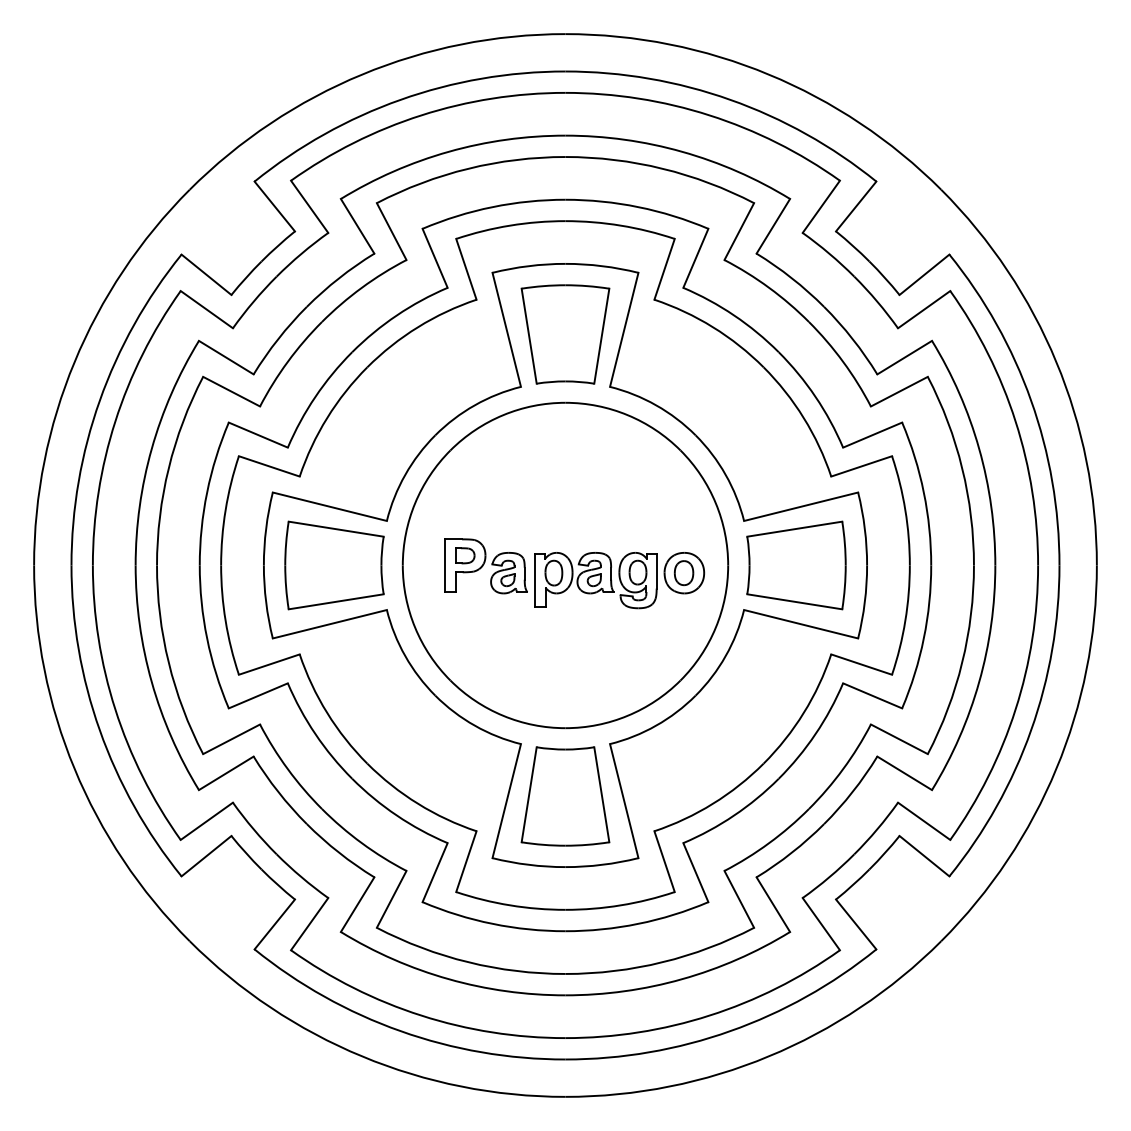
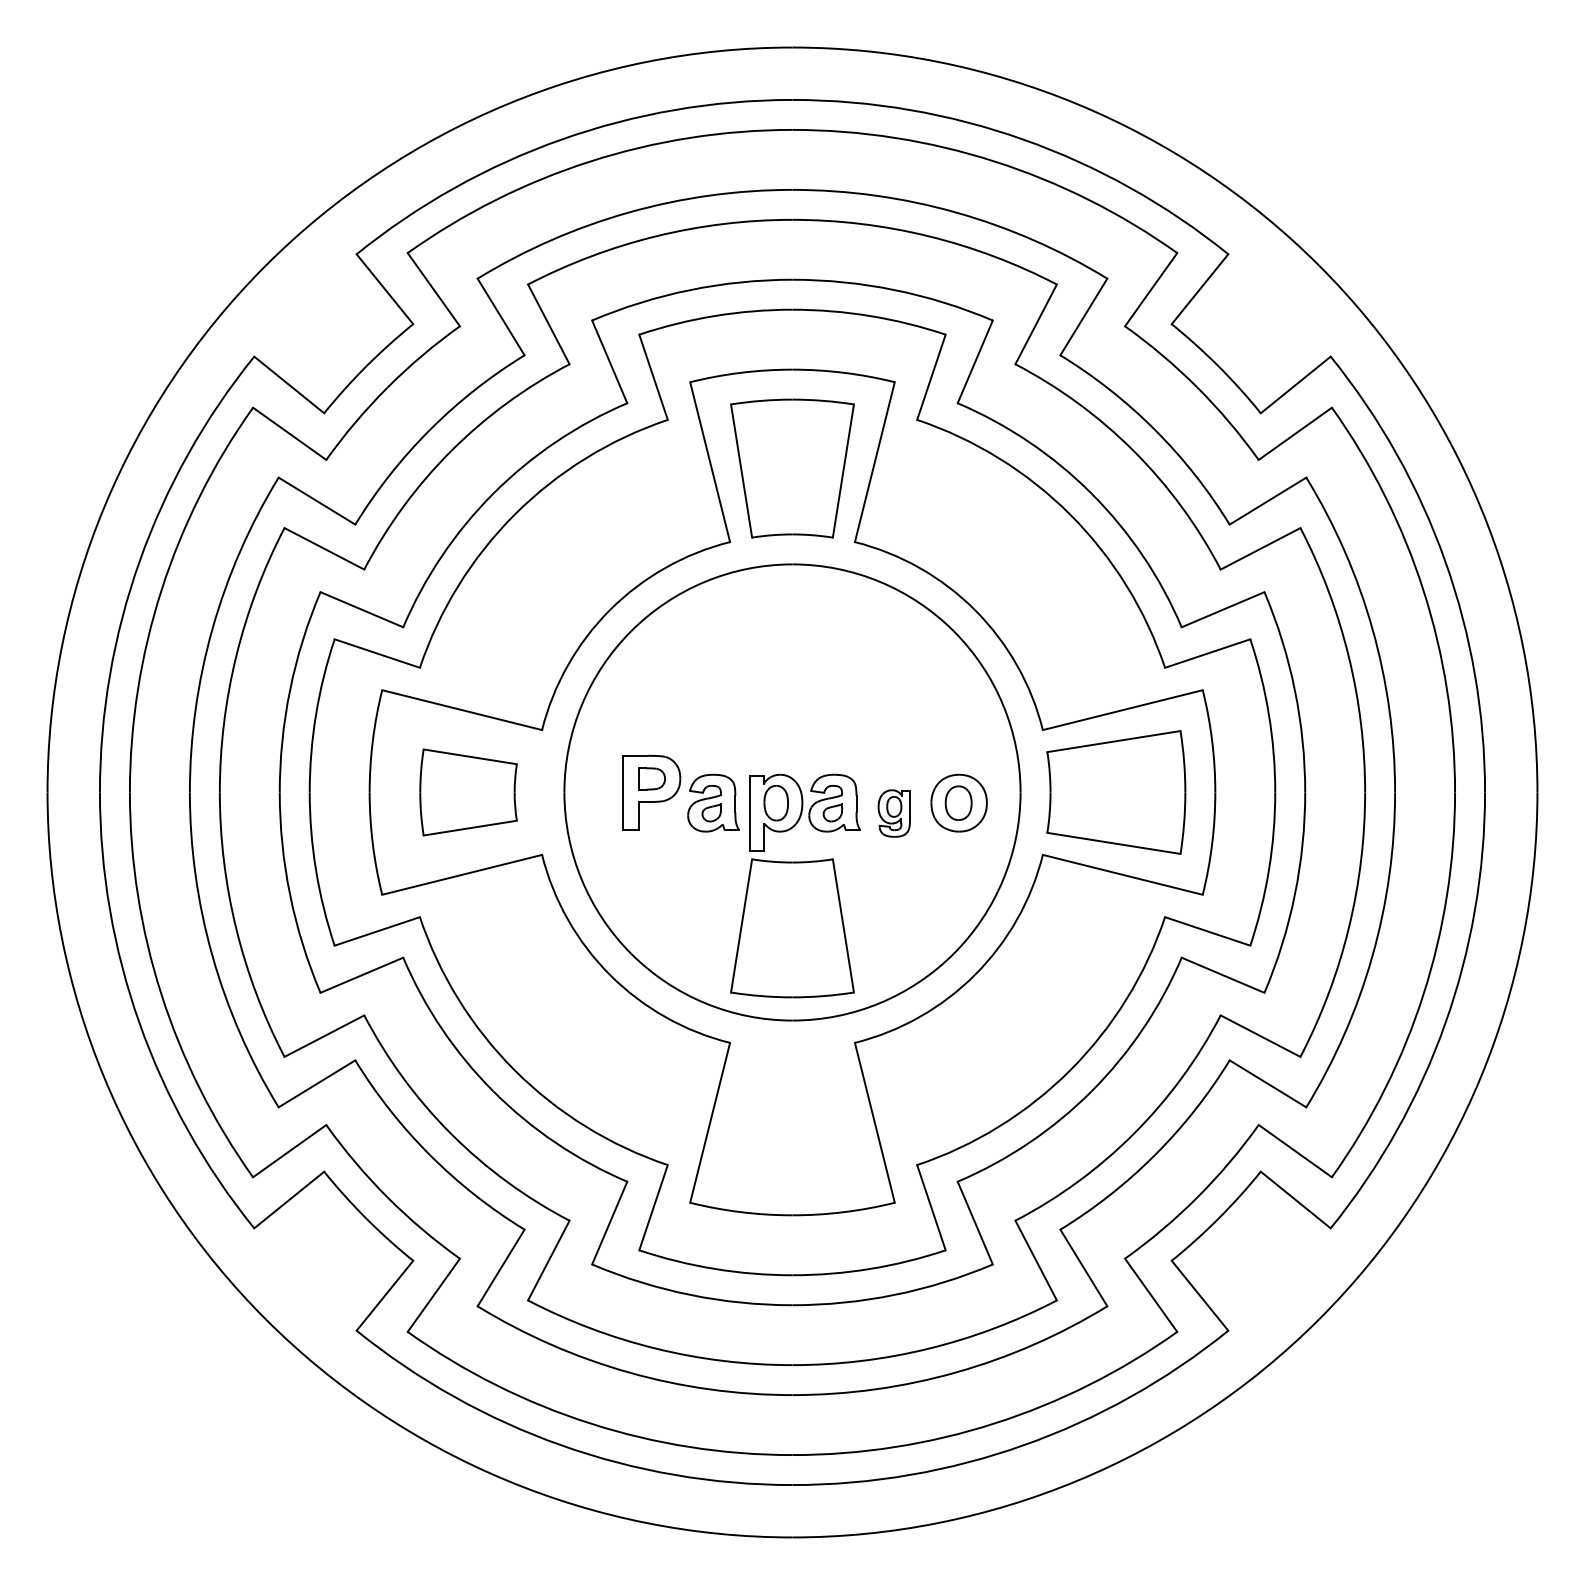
part: (334, 565) -> (468, 792), size x0.7
part: (638, 580) -> (894, 813), size x0.6
part: (565, 796) -> (792, 928), moved

